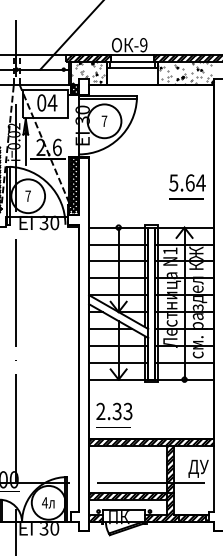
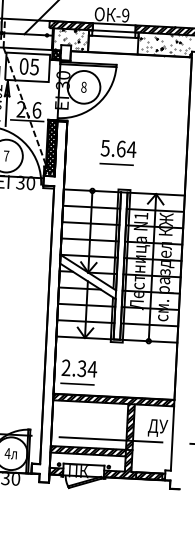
text: (52, 102) -> (34, 66), 04 -> 05
text: (104, 121) -> (83, 87), 7 -> 8
text: (187, 186) -> (118, 152), moved
text: (127, 411) -> (91, 369), 2.33 -> 2.34

